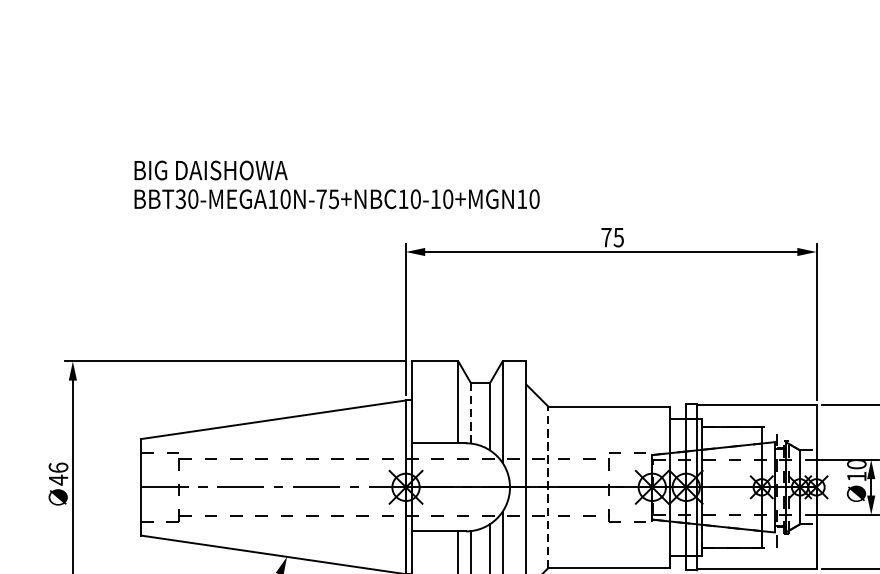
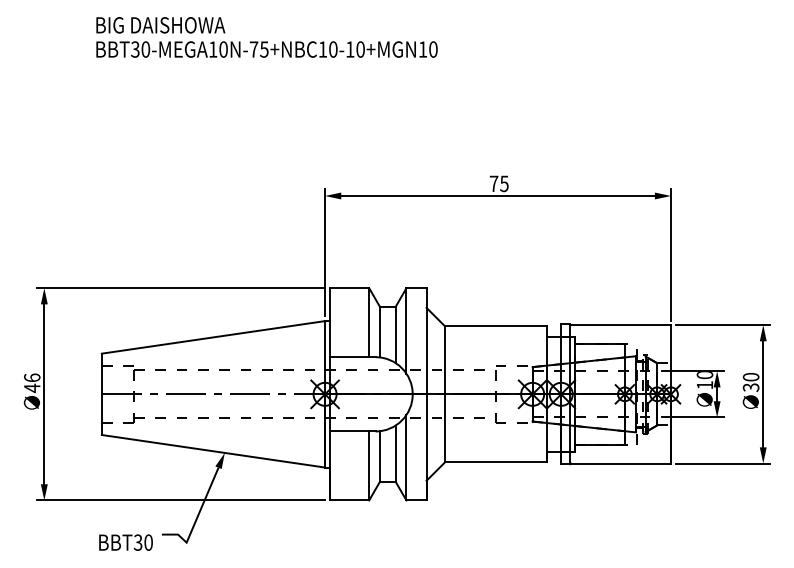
text: (336, 184) -> (266, 37), moved
line: (470, 412) -> (379, 331), dashed -> solid
line: (548, 486) -> (445, 393), dashed -> solid

